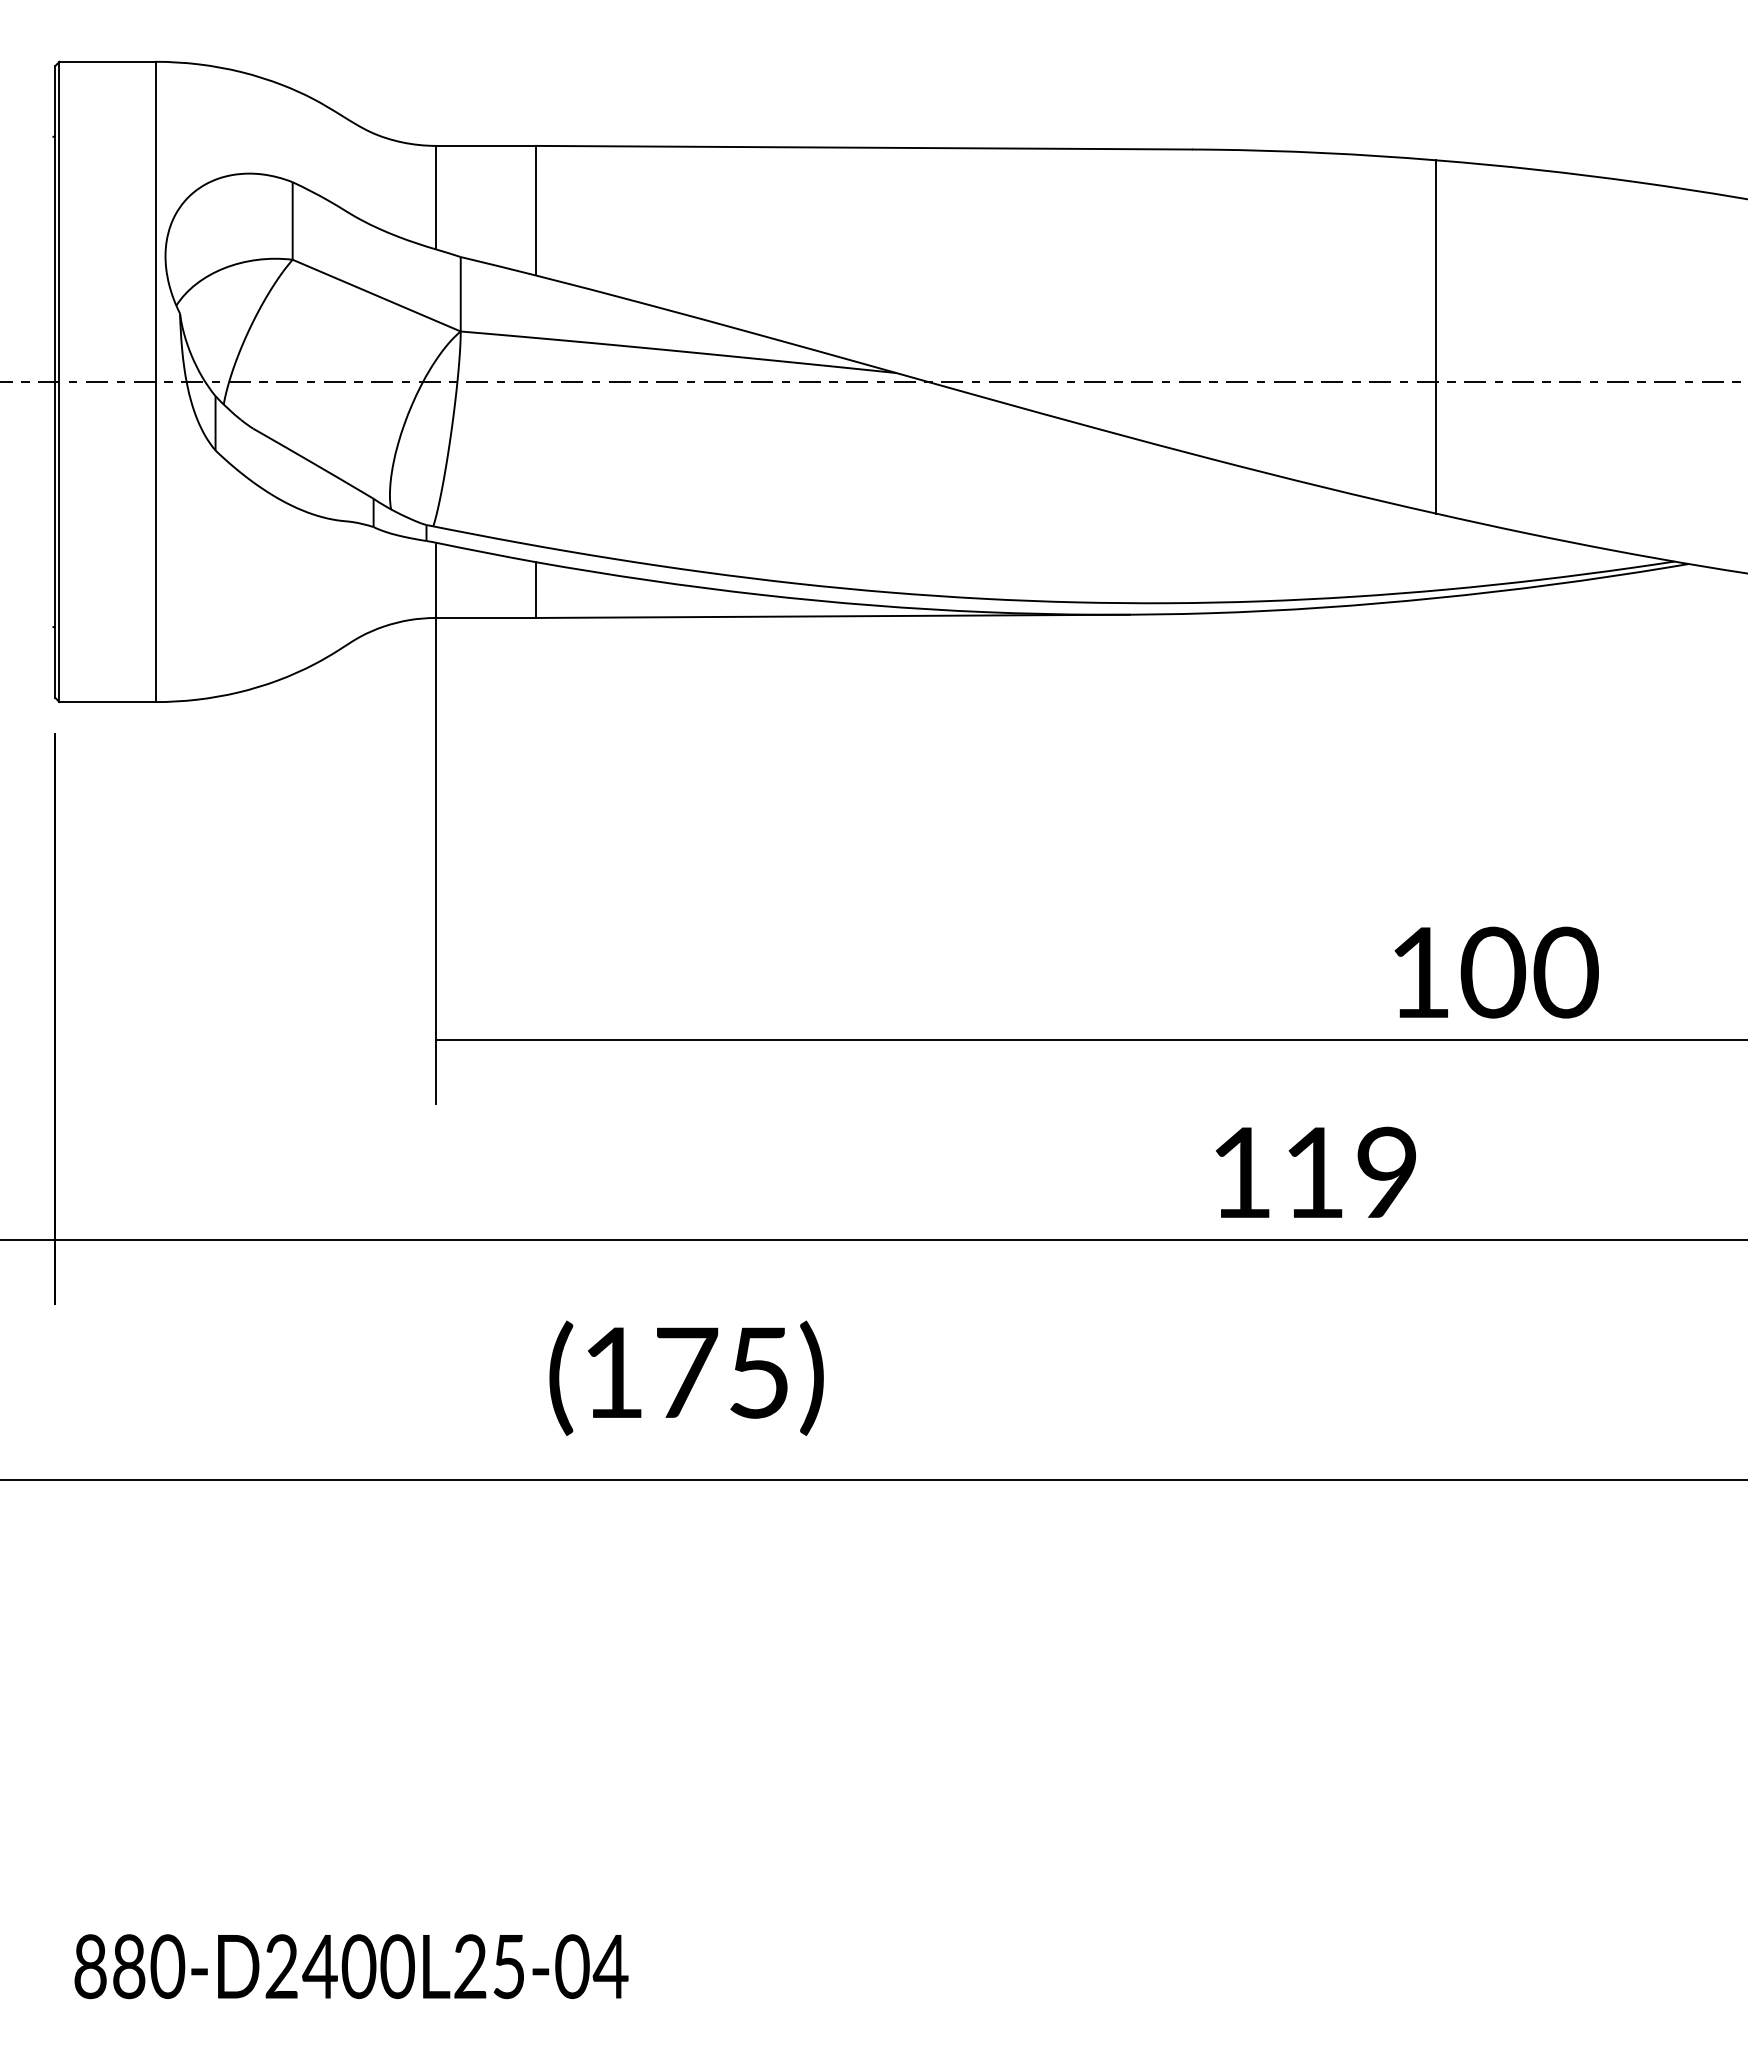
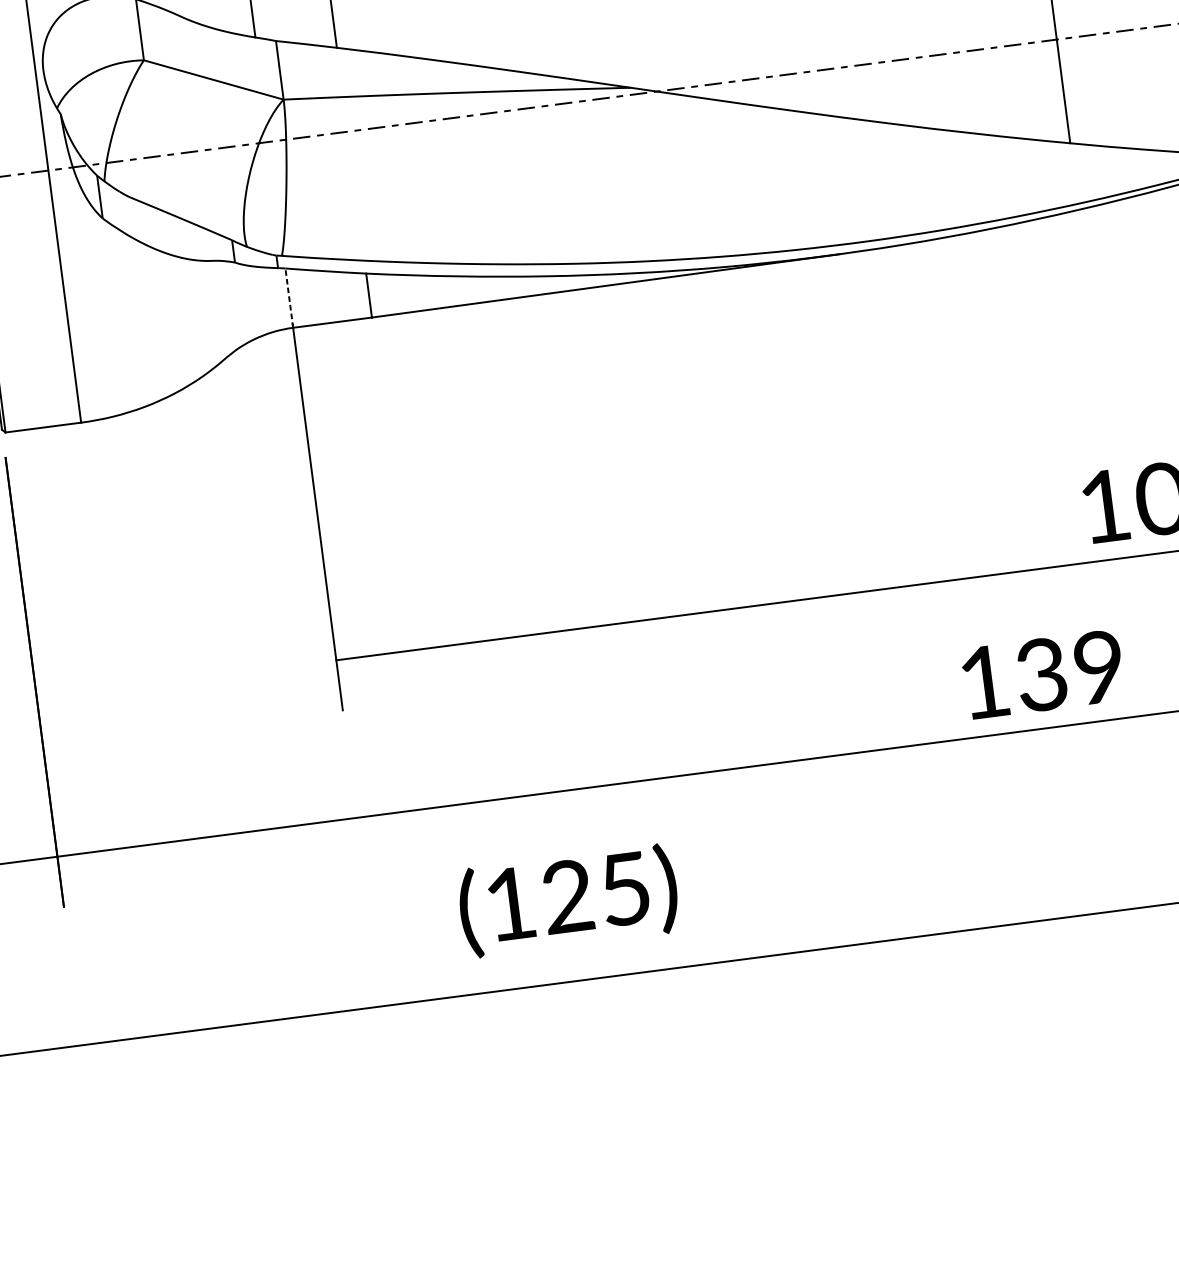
line: (435, 580) -> (289, 298), solid -> dashed
text: (1313, 1172) -> (1041, 674), 119 -> 139
text: (687, 1371) -> (568, 895), (175) -> (125)

